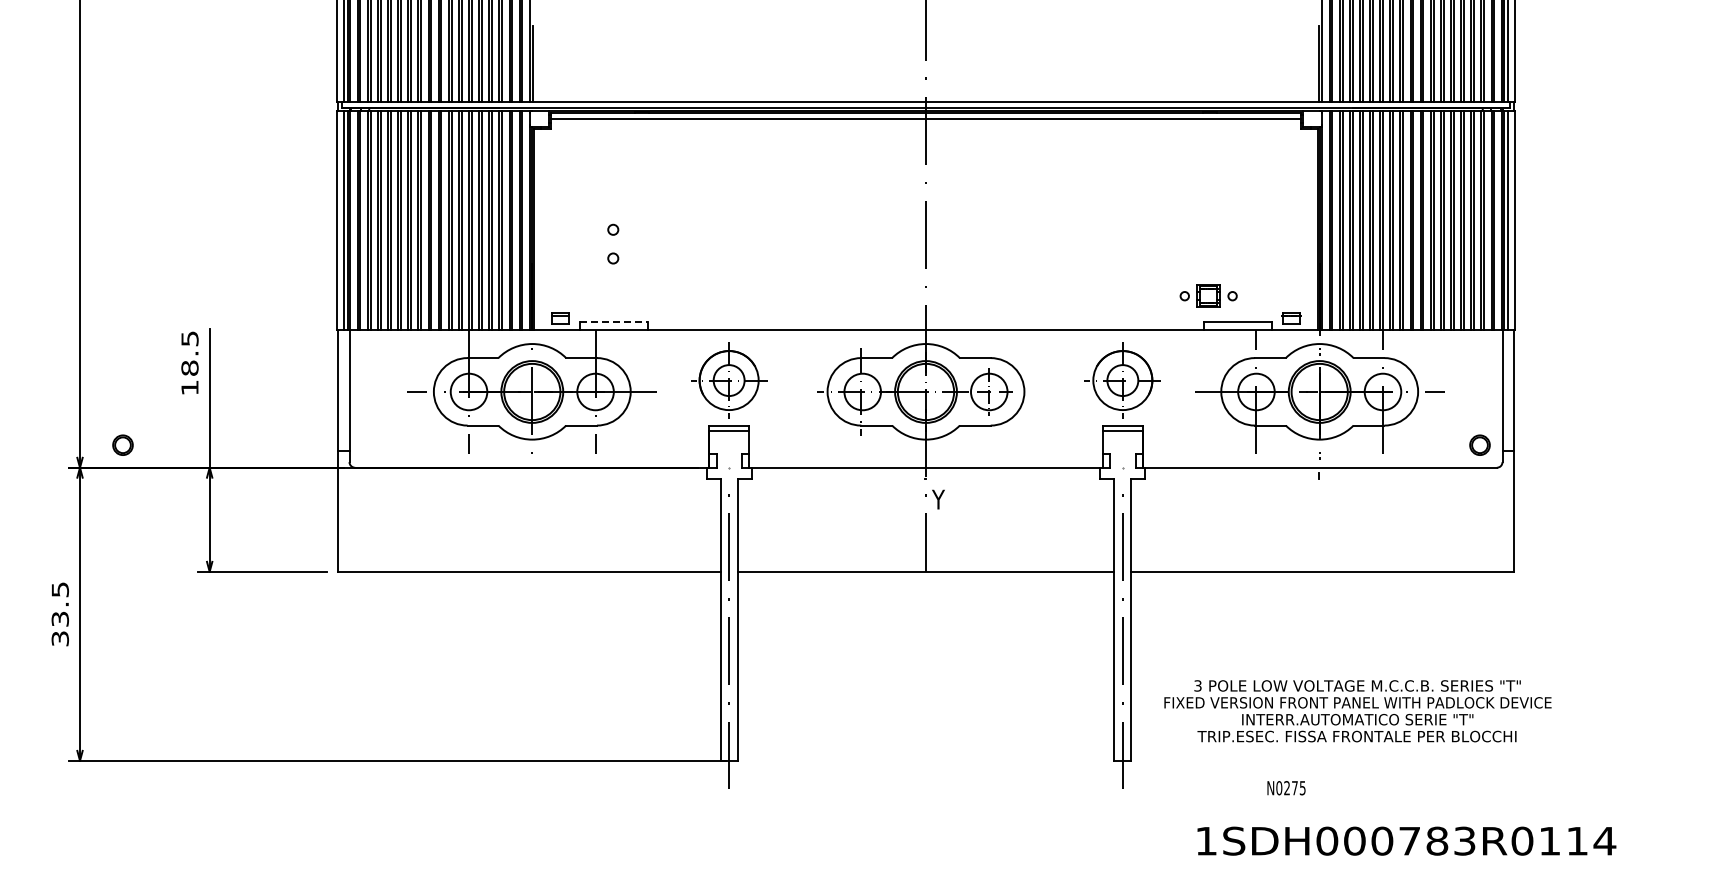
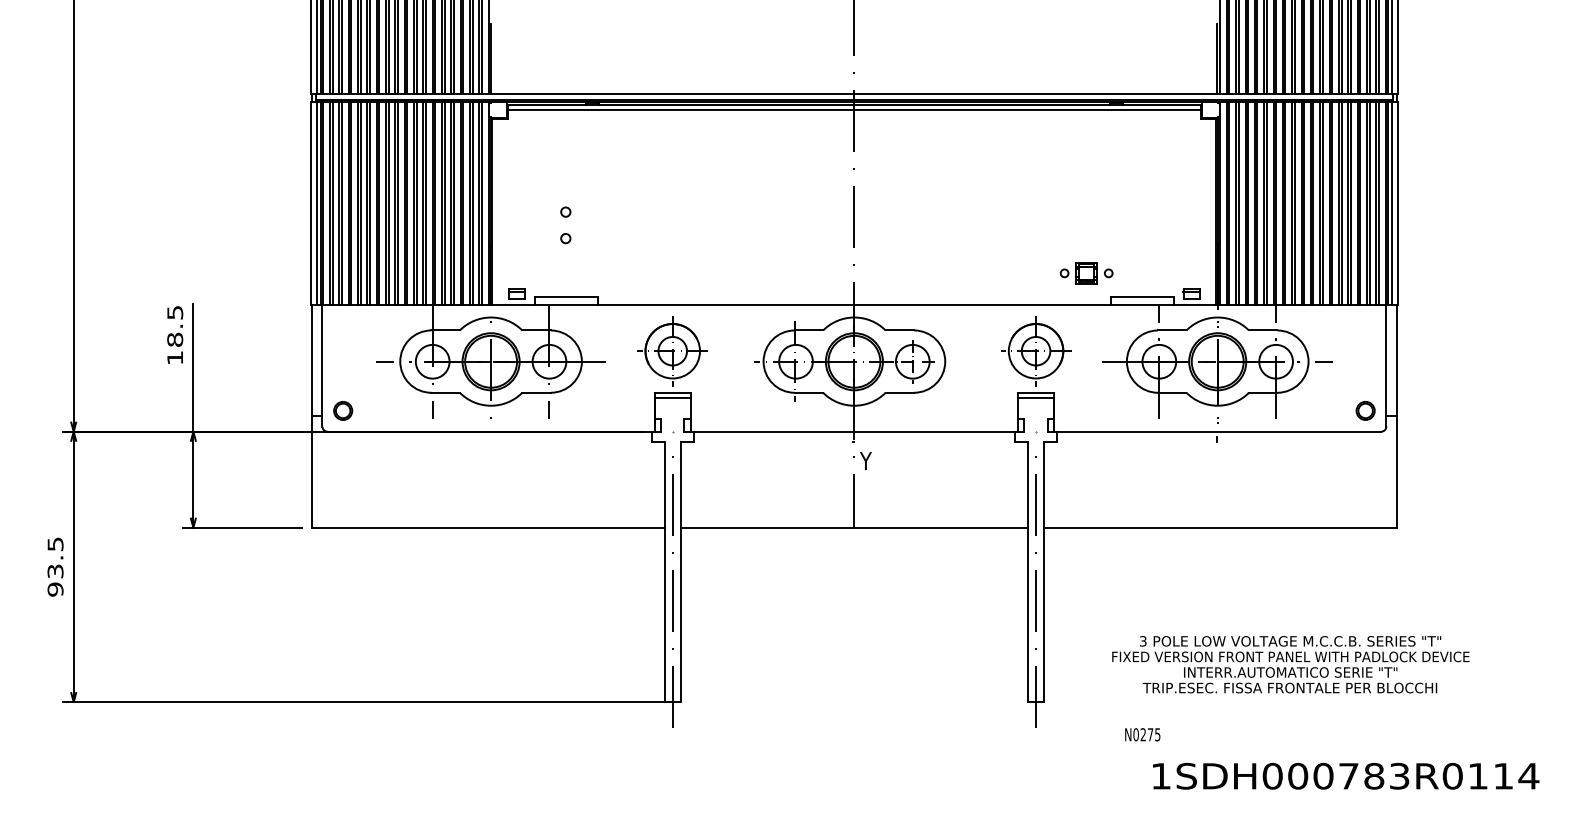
part: (1208, 295) -> (1086, 272), moved
line: (613, 321) -> (566, 296), dashed -> solid
part: (122, 444) -> (342, 410), moved
text: (59, 638) -> (54, 589), 33.5 -> 93.5
text: (1357, 711) -> (1290, 664), moved
text: (1286, 788) -> (1142, 735), moved
text: (1406, 840) -> (1345, 775), moved

